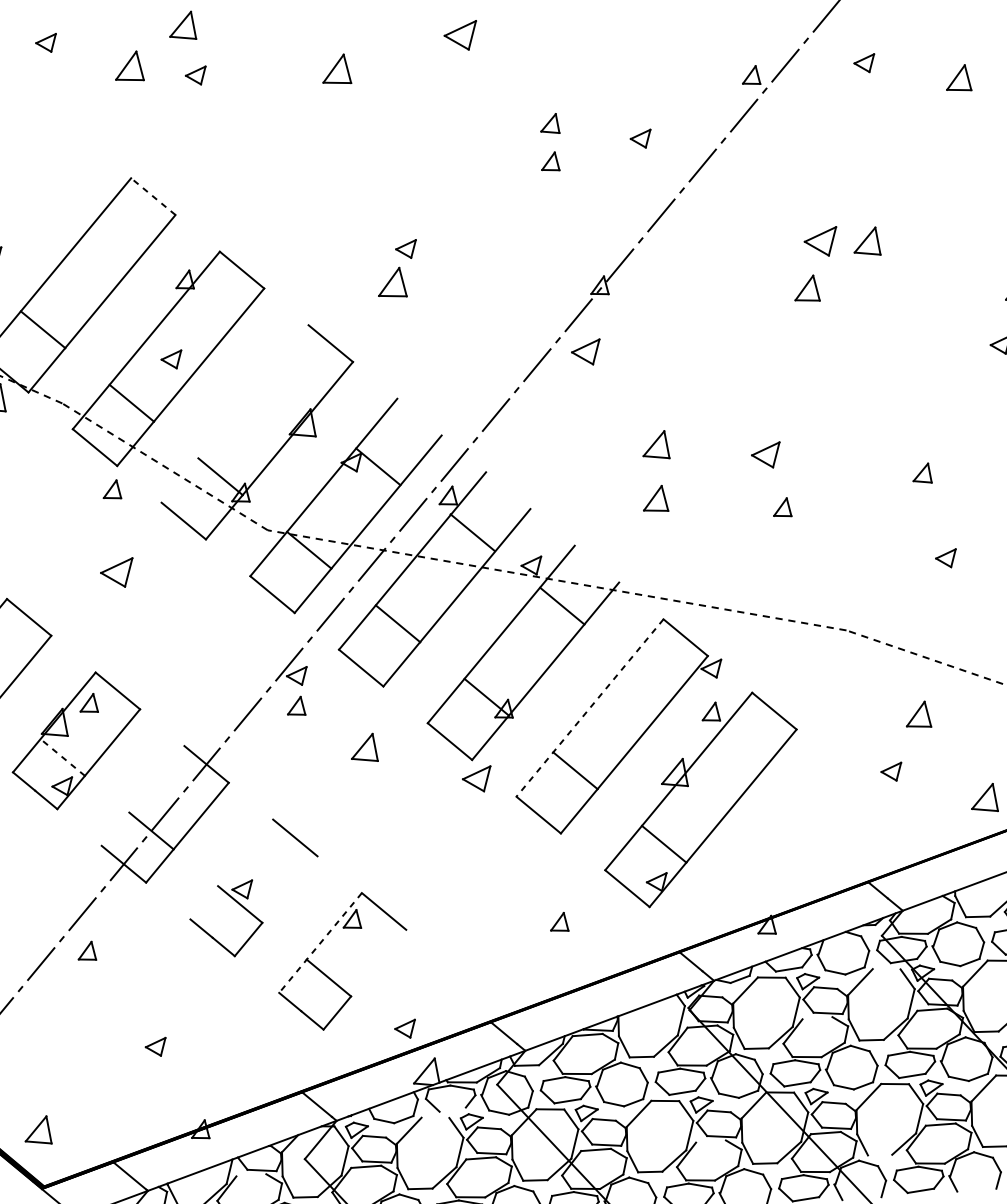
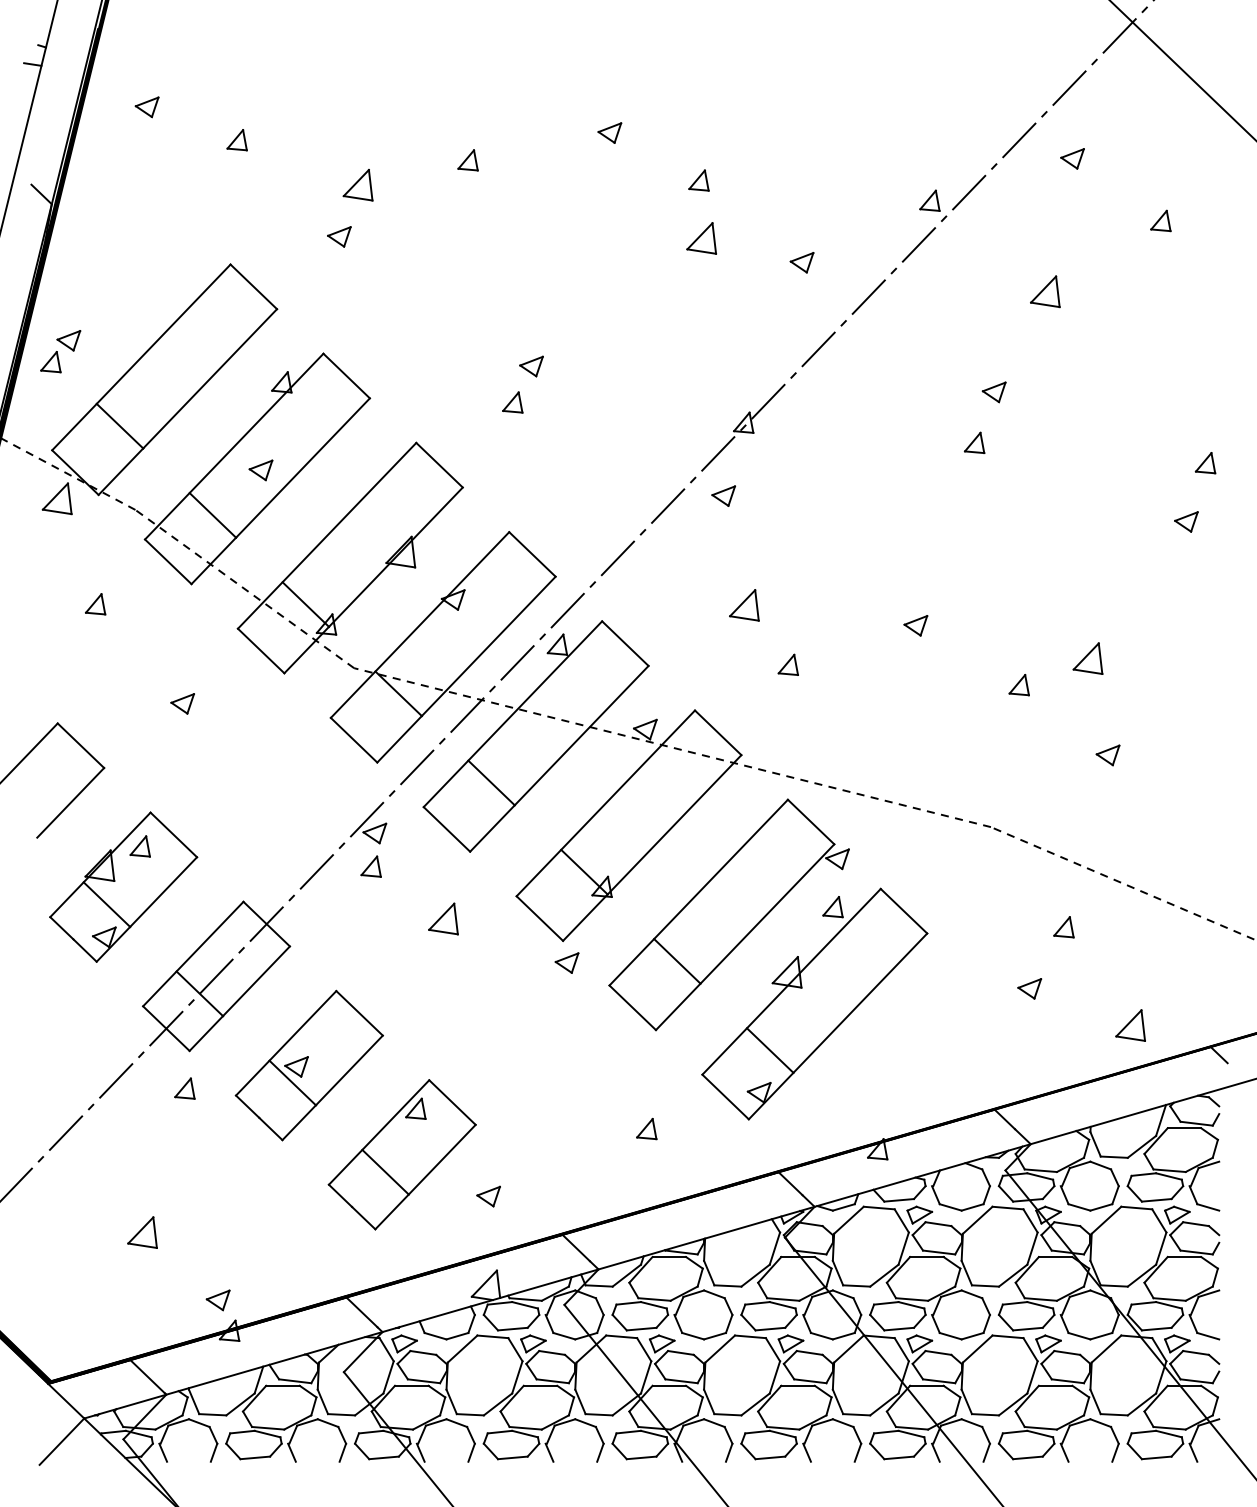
part: (181, 26) -> (357, 185), moved
part: (460, 35) -> (609, 132), size x0.62
part: (864, 63) -> (1072, 158), moved
part: (128, 67) -> (236, 140), size x0.62
part: (335, 69) -> (467, 160), size x0.62
part: (196, 75) -> (339, 236), moved
part: (958, 78) -> (1160, 220), size x0.71
part: (549, 124) -> (701, 238), size x1.43
part: (549, 161) -> (698, 180), moved
line: (153, 196) -> (253, 286), dashed -> solid
part: (866, 241) -> (1045, 291), moved
part: (820, 242) -> (993, 392), size x0.62
part: (391, 282) -> (512, 402), size x0.62
part: (806, 288) -> (974, 442), size x0.71
part: (586, 352) -> (723, 495), size x0.71
line: (234, 413) -> (326, 535), added
part: (655, 445) -> (744, 605), moved
part: (765, 455) -> (915, 625), size x0.71
line: (378, 466) -> (532, 554), moved
part: (921, 473) -> (1087, 658), size x1.43
part: (111, 490) -> (95, 604), moved
part: (654, 498) -> (787, 664), size x0.71
part: (781, 508) -> (1018, 685), moved
line: (472, 532) -> (625, 643), moved
part: (117, 573) -> (182, 703), size x0.62
line: (562, 605) -> (718, 732), moved
line: (589, 707) -> (698, 892), dashed -> solid
part: (917, 715) -> (1063, 927), size x0.71
line: (62, 757) -> (106, 904), dashed -> solid
part: (476, 779) -> (566, 962), size x0.71
line: (143, 795) -> (193, 953), added
line: (232, 869) -> (286, 1043), added
line: (289, 889) -> (348, 1070), added
line: (320, 943) -> (378, 1132), dashed -> solid
part: (86, 951) -> (184, 1088), moved
line: (378, 962) -> (441, 1159), added
line: (886, 968) -> (1007, 1207), added
line: (817, 1018) -> (926, 1257), added
part: (405, 1029) -> (488, 1196), moved
part: (155, 1047) -> (217, 1300), moved
line: (452, 1109) -> (512, 1328), added
line: (435, 1117) -> (492, 1336), added
part: (37, 1130) -> (142, 1232), moved
line: (710, 1141) -> (797, 1385), added
line: (879, 1154) -> (984, 1414), added
line: (250, 1175) -> (282, 1385), added

